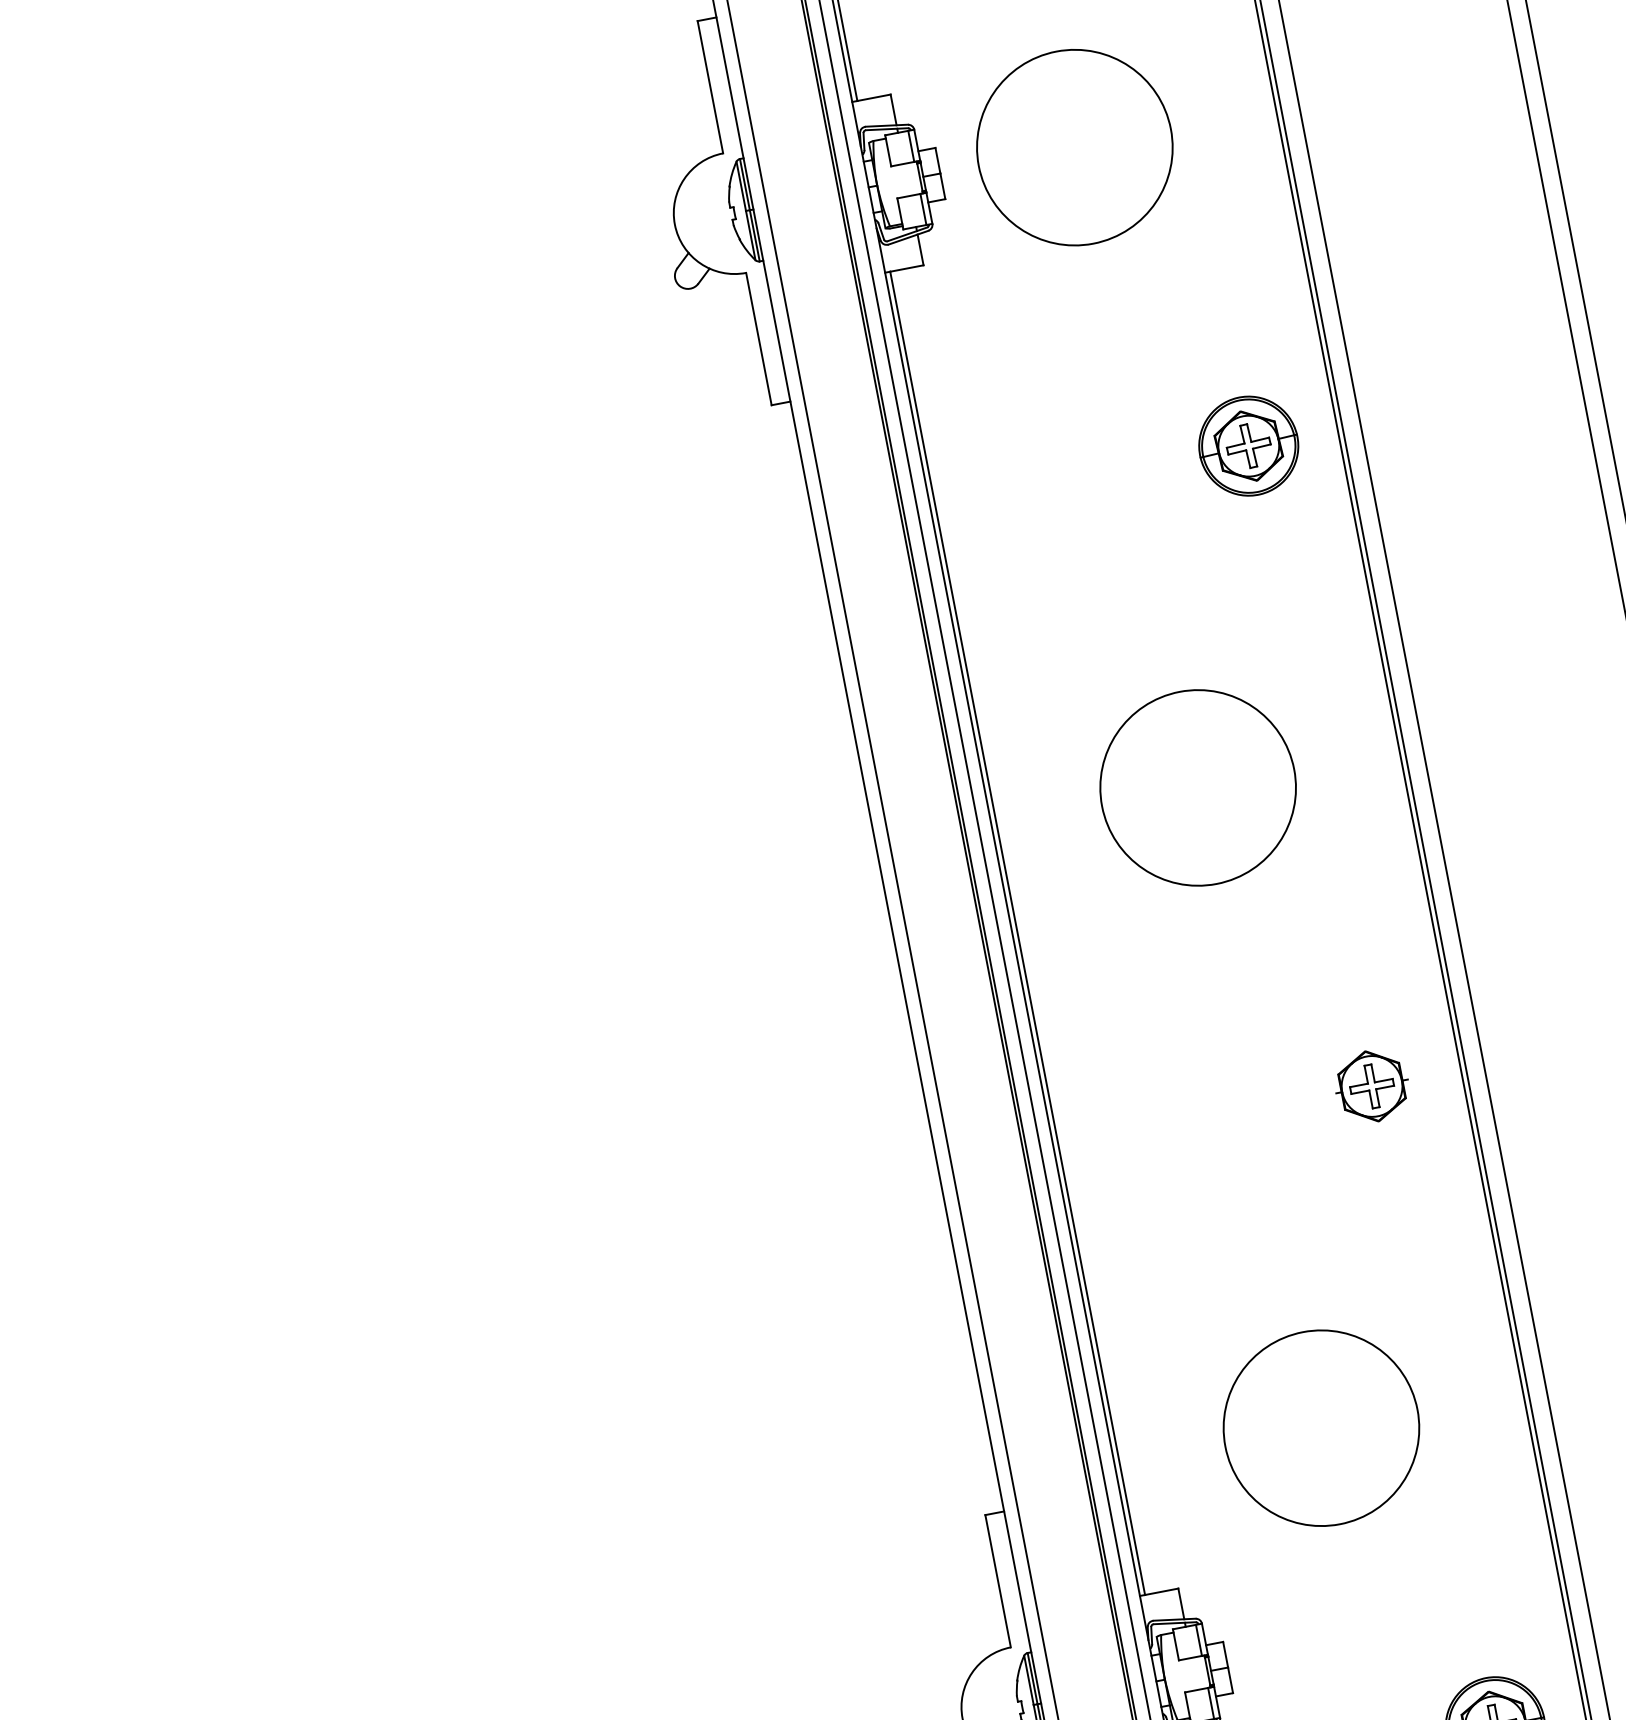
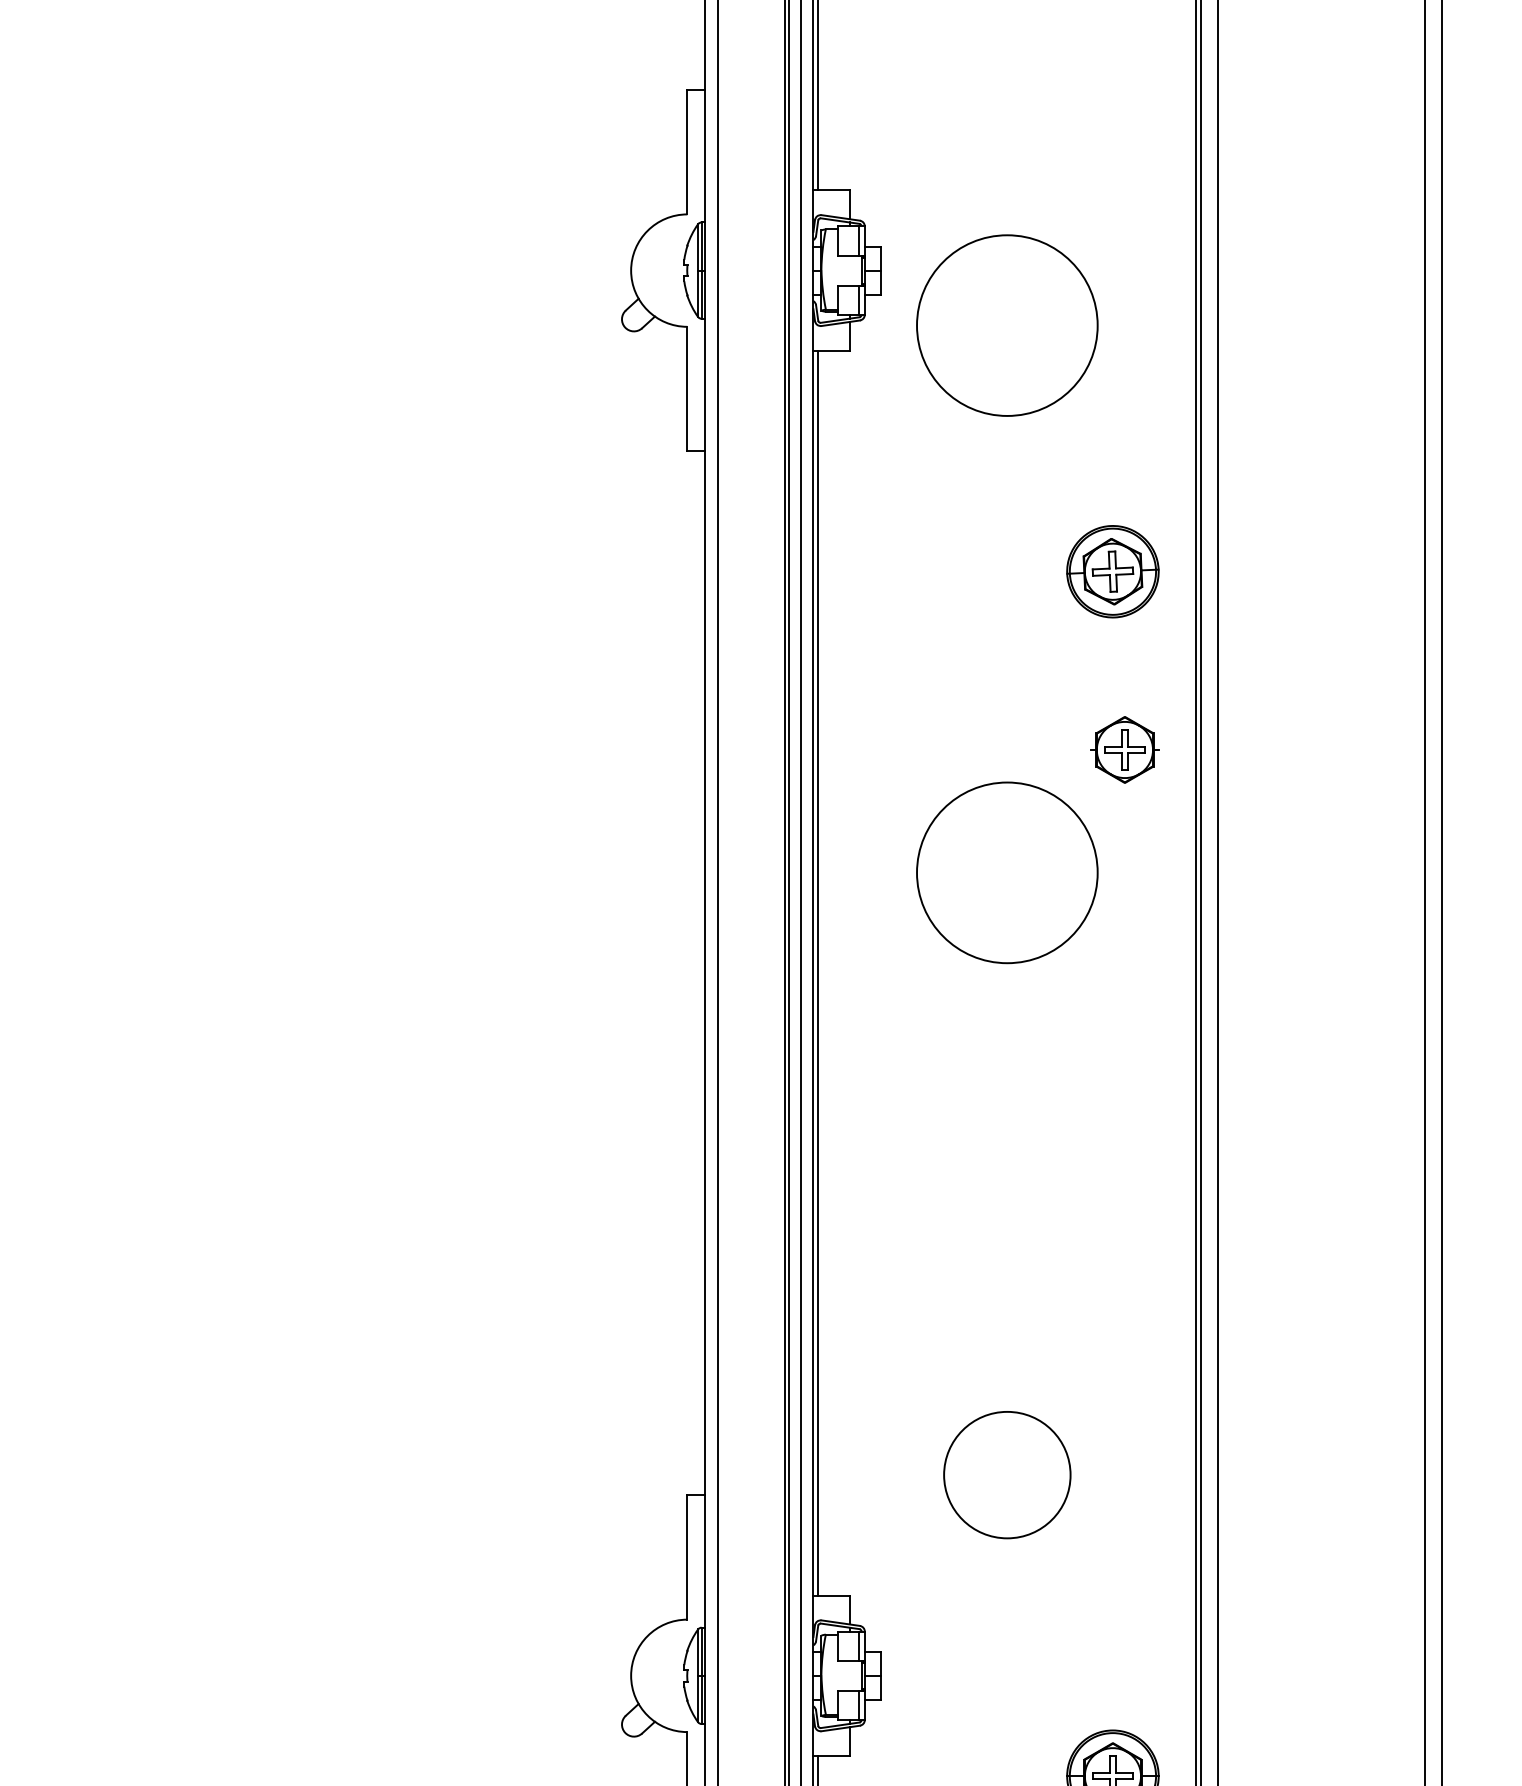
circle: (1075, 147) -> (1007, 325), moved
part: (1371, 1086) -> (1124, 749), moved
circle: (1321, 1427) -> (1007, 1474), size x0.7

